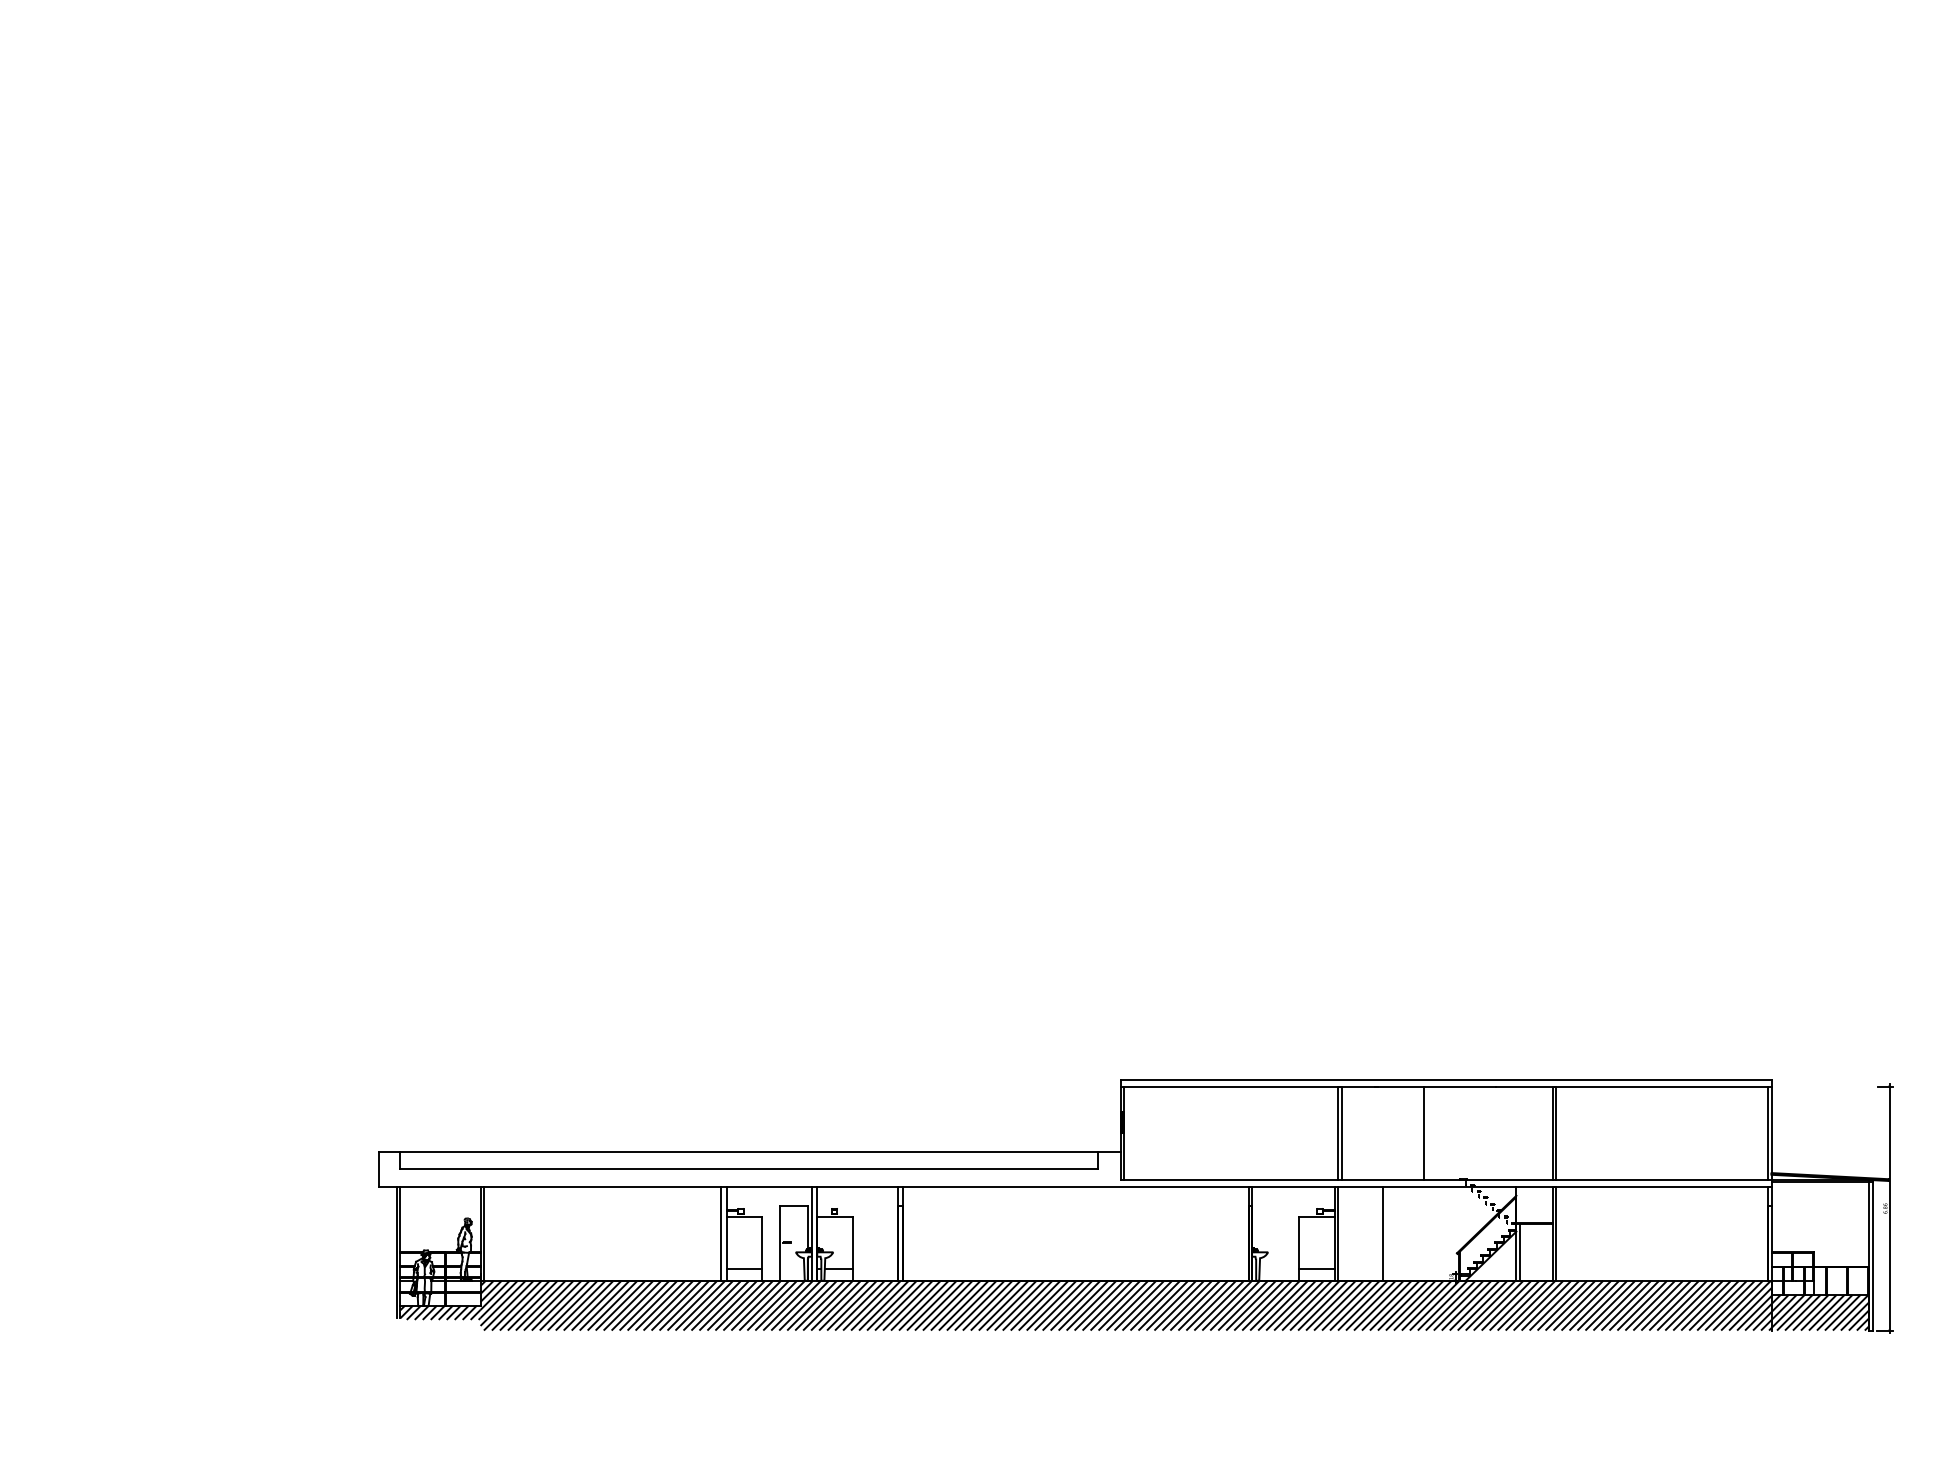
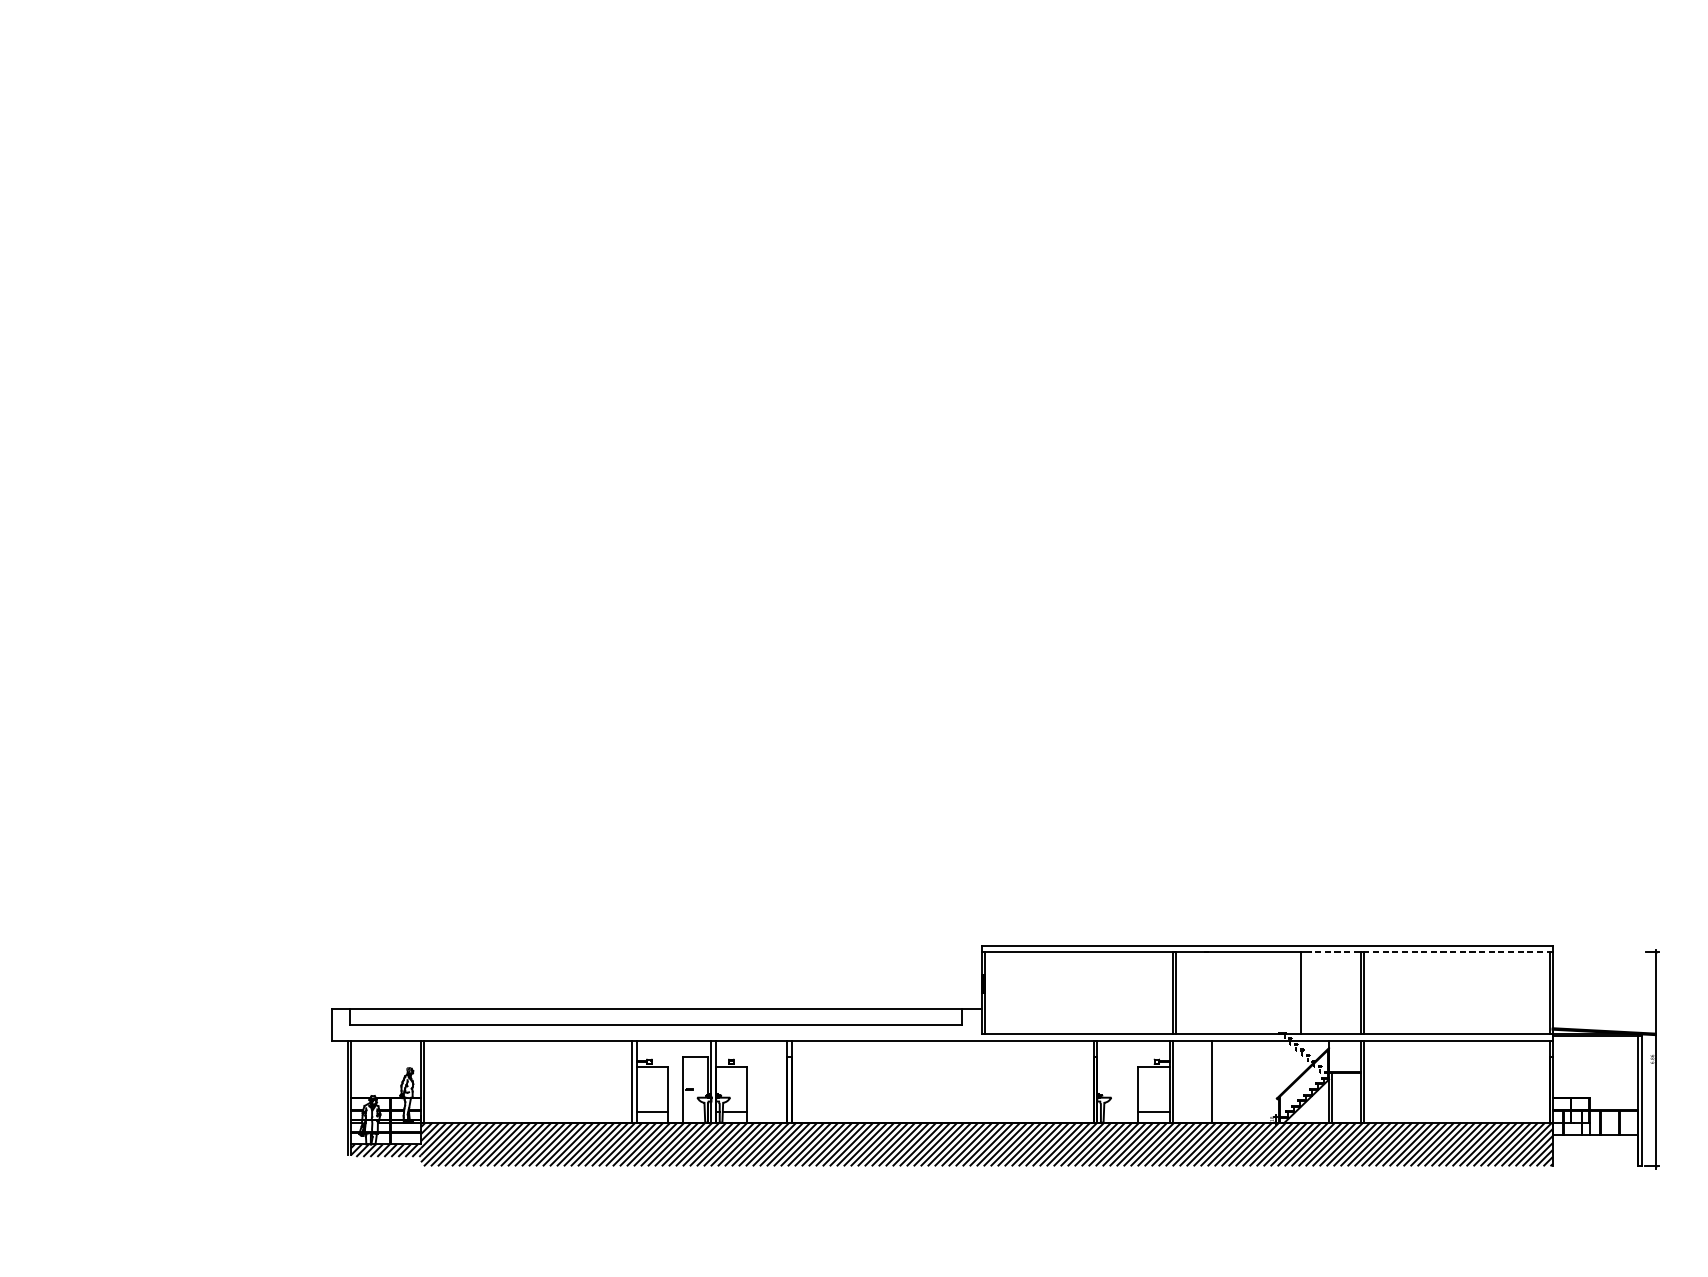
line: (1633, 1086) -> (1431, 952), solid -> dashed
line: (1423, 1133) -> (1301, 993), moved
hatch: (1820, 1312) -> (1595, 1150), removed

